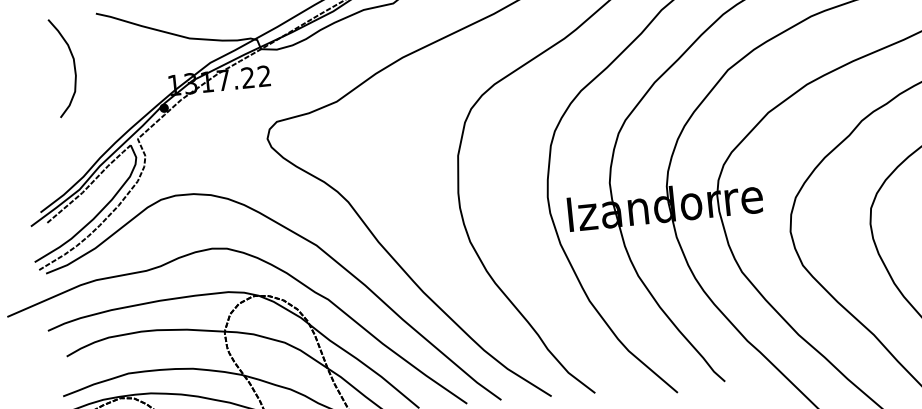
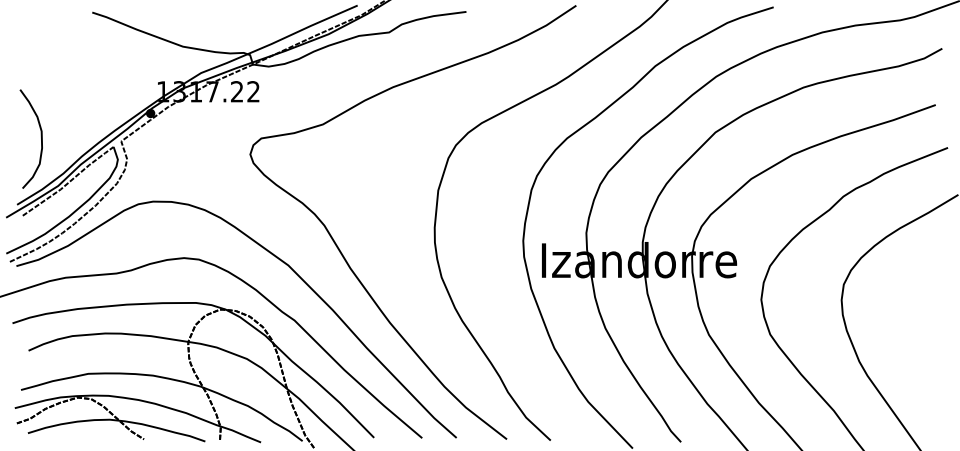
curve: (73, 64) -> (40, 136), moved

